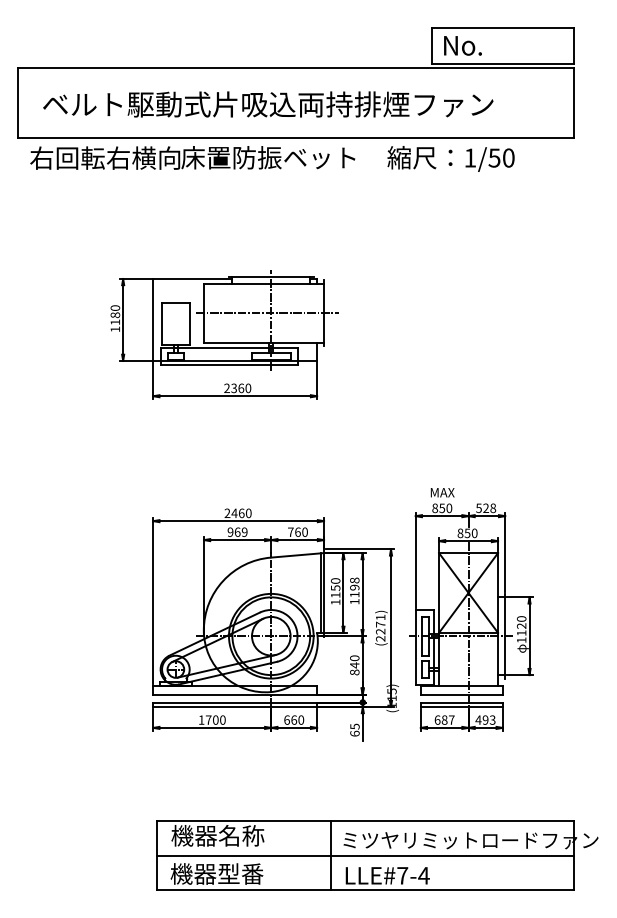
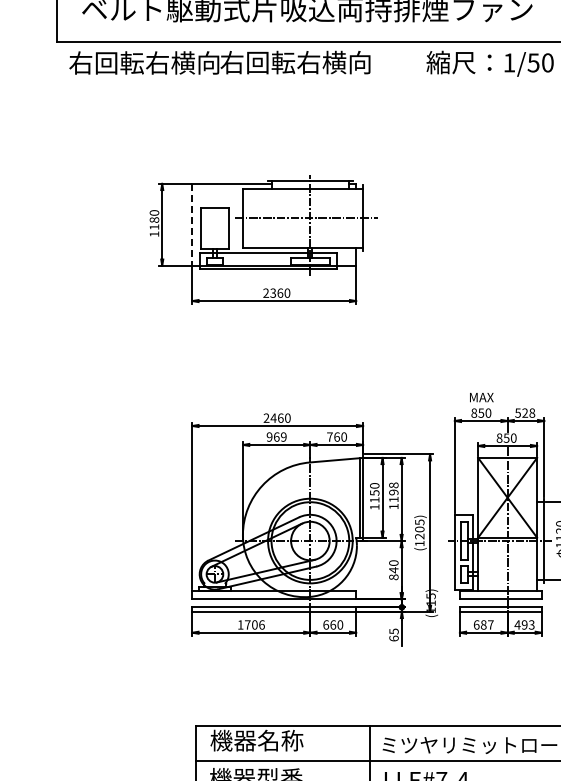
text: (268, 157) -> (307, 62), 床置防振ベット -> 右回転右横向
line: (153, 319) -> (192, 224), solid -> dashed
text: (380, 627) -> (419, 532), (2271) -> (1205)
text: (222, 719) -> (261, 624), 1700 -> 1706

